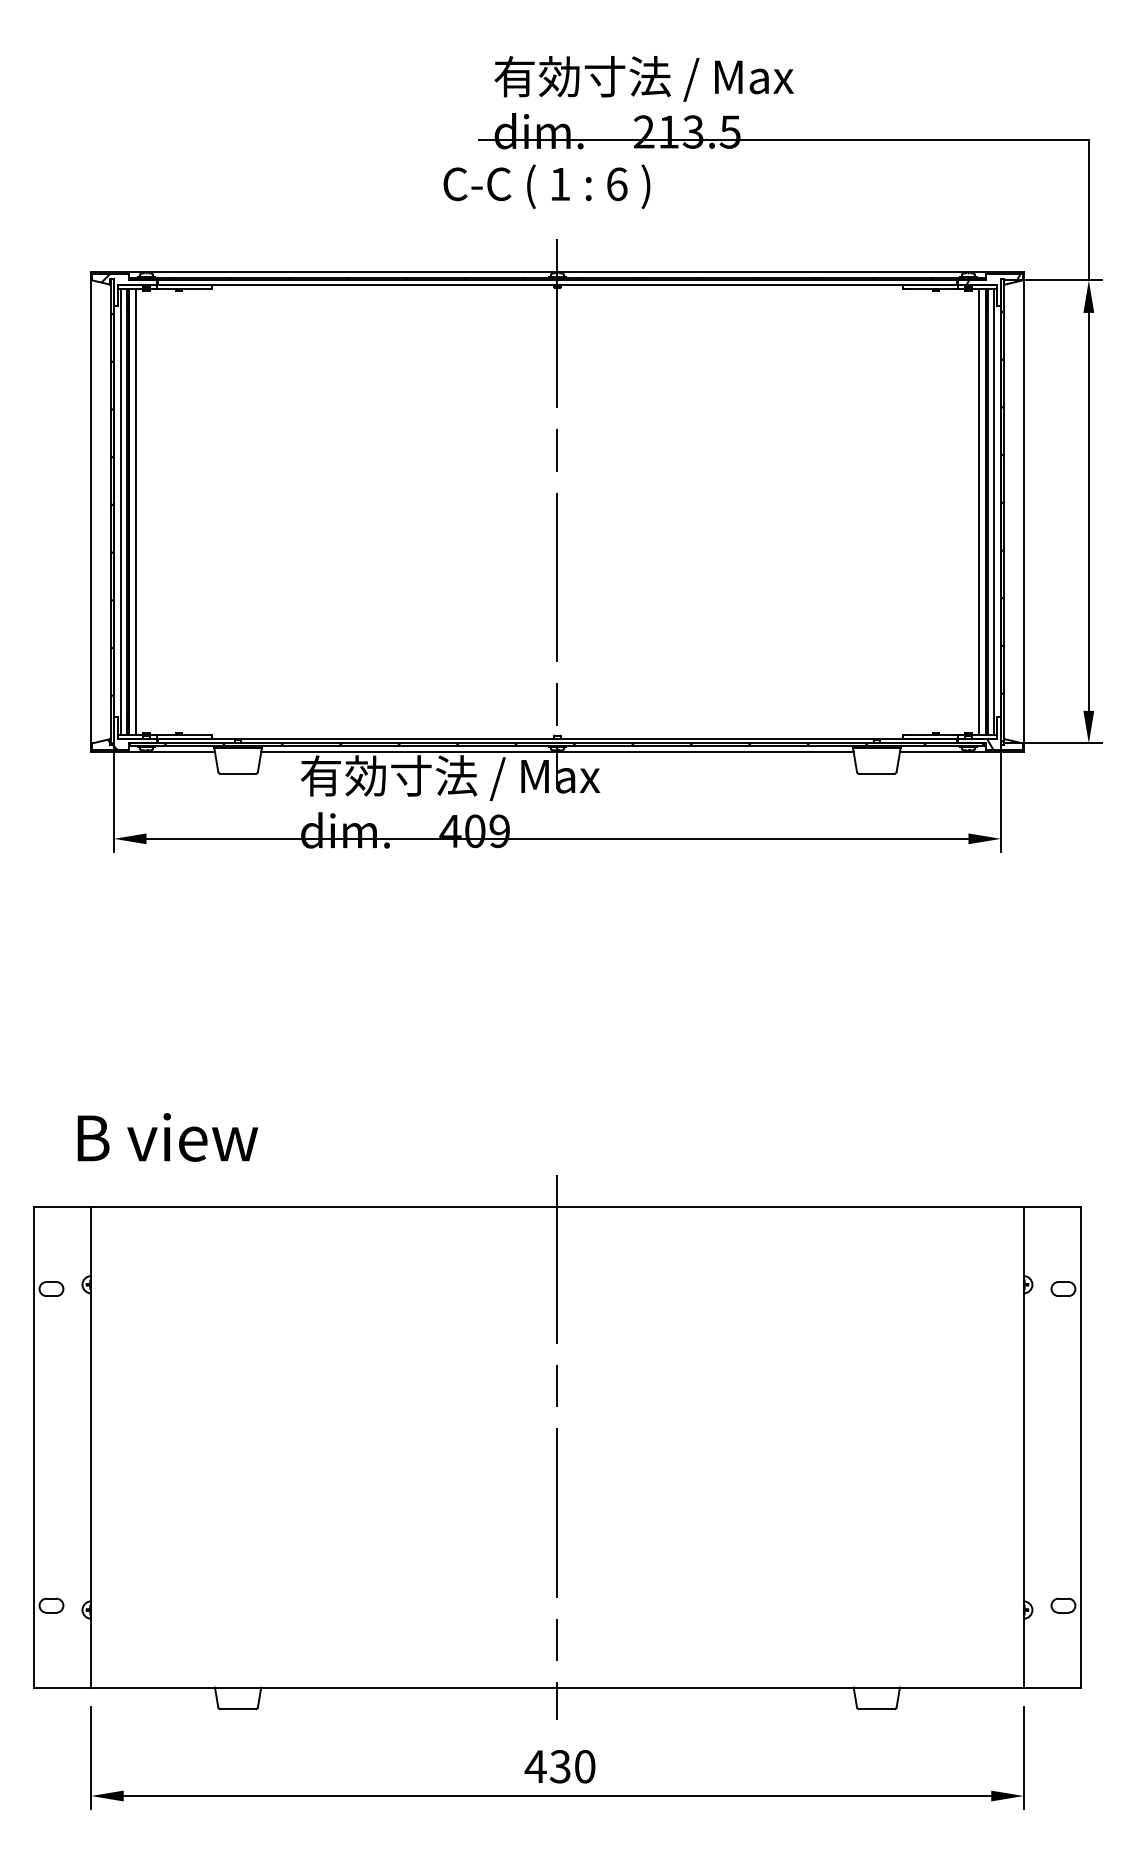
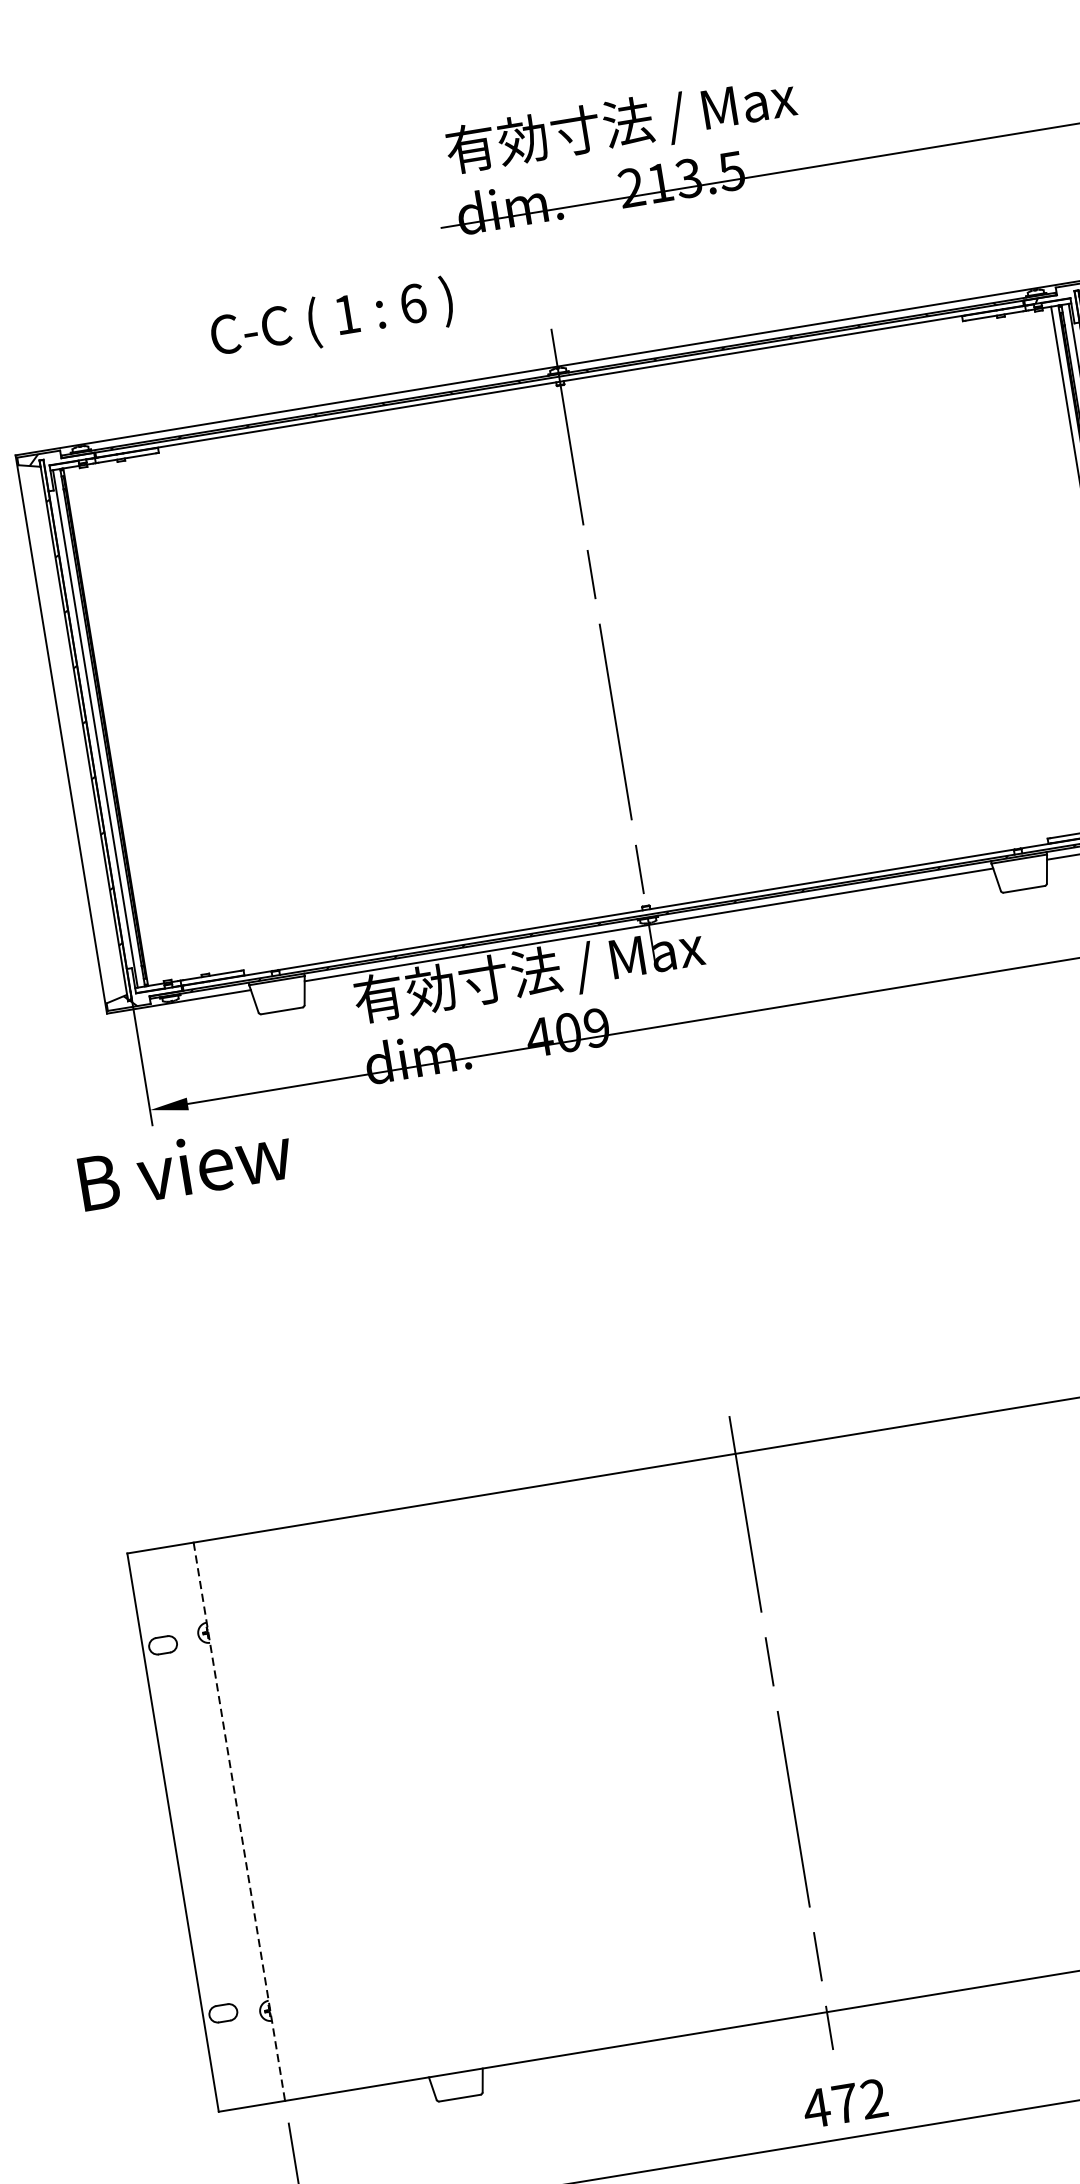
text: (546, 186) -> (331, 319), moved
line: (135, 511) -> (112, 725), removed
text: (167, 1137) -> (185, 1167), moved
line: (91, 1447) -> (239, 1821), solid -> dashed
text: (572, 1766) -> (859, 2101), 430 -> 472

